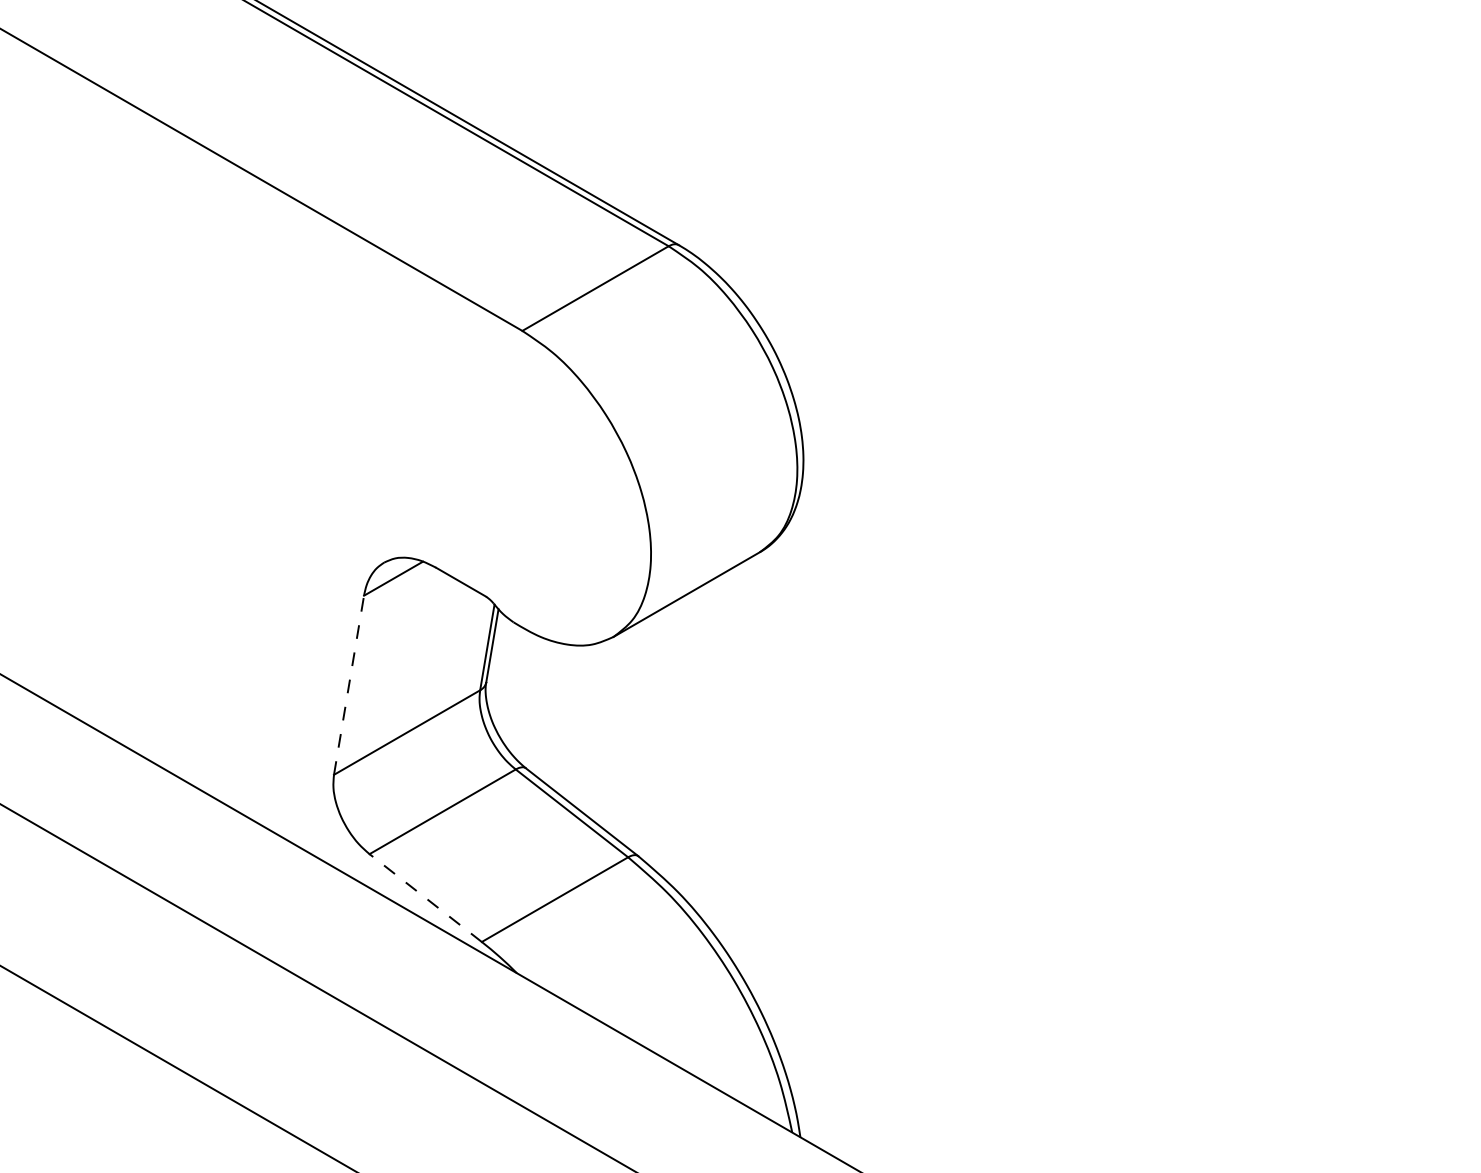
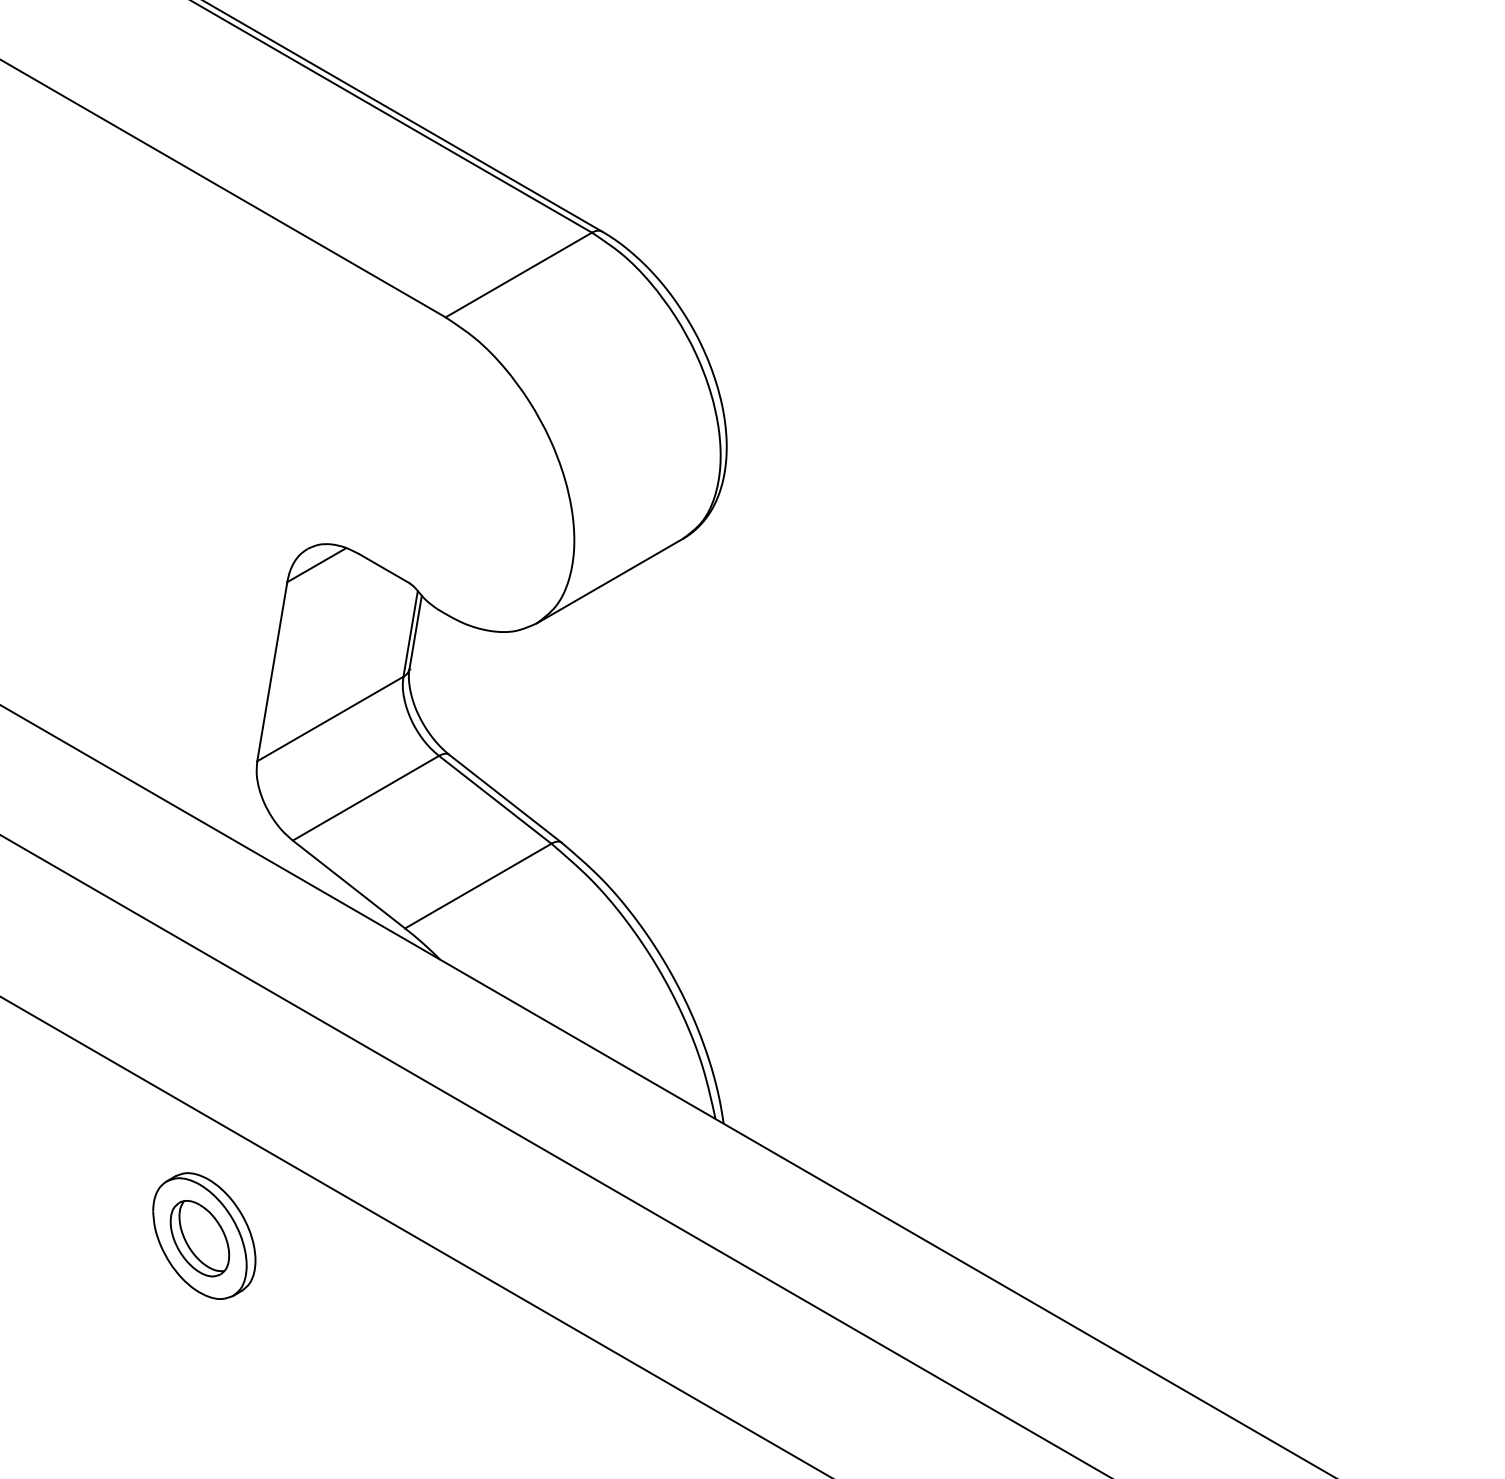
line: (349, 685) -> (272, 671), dashed -> solid
line: (425, 898) -> (348, 884), dashed -> solid

